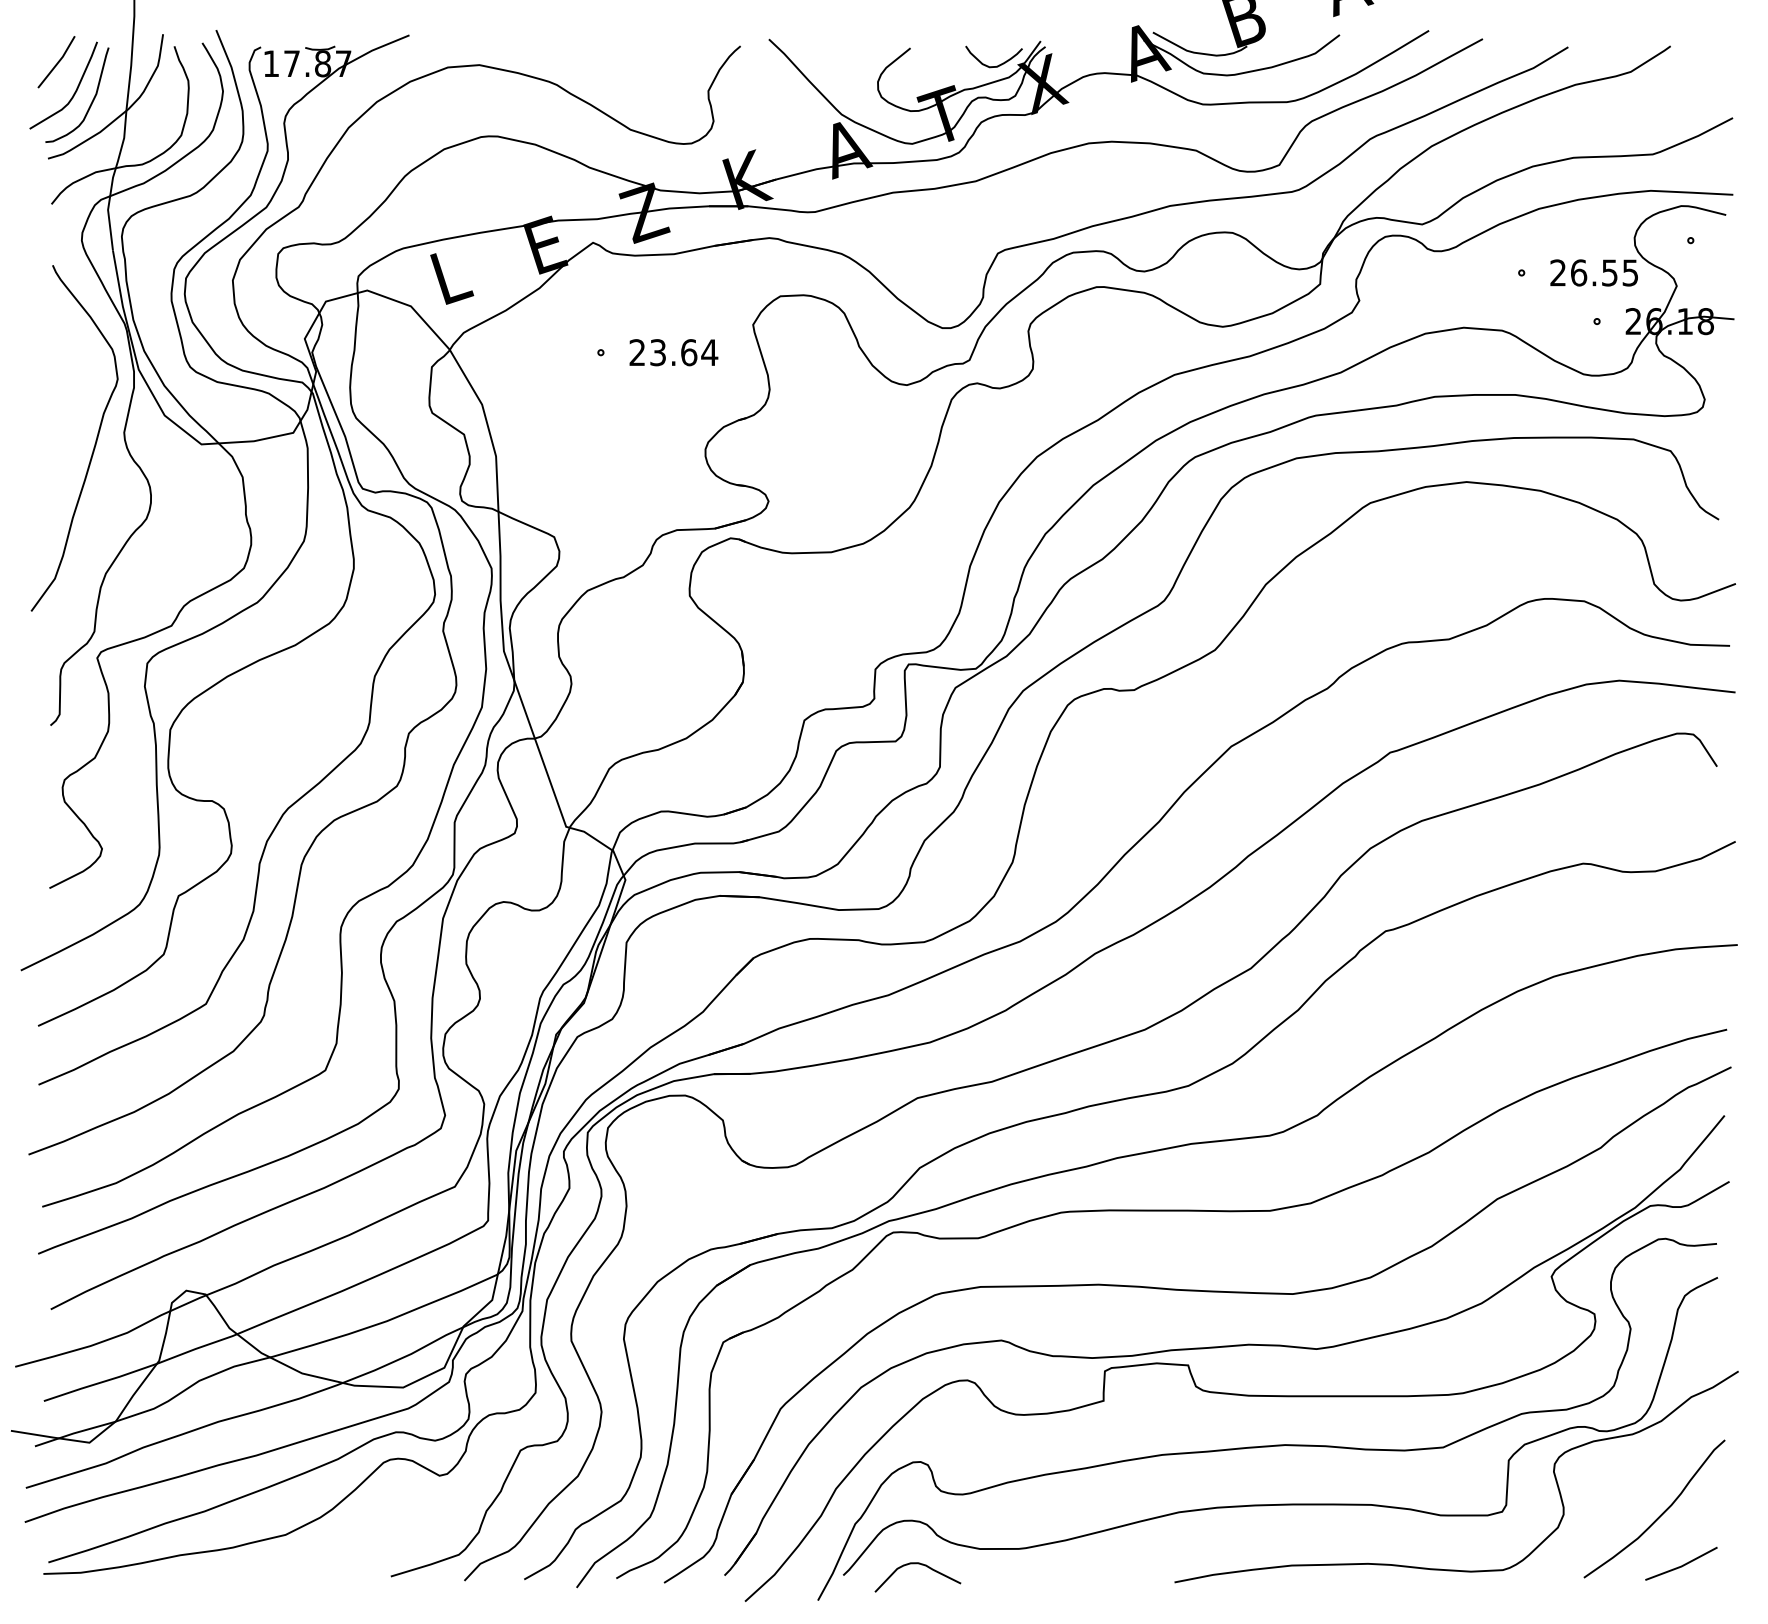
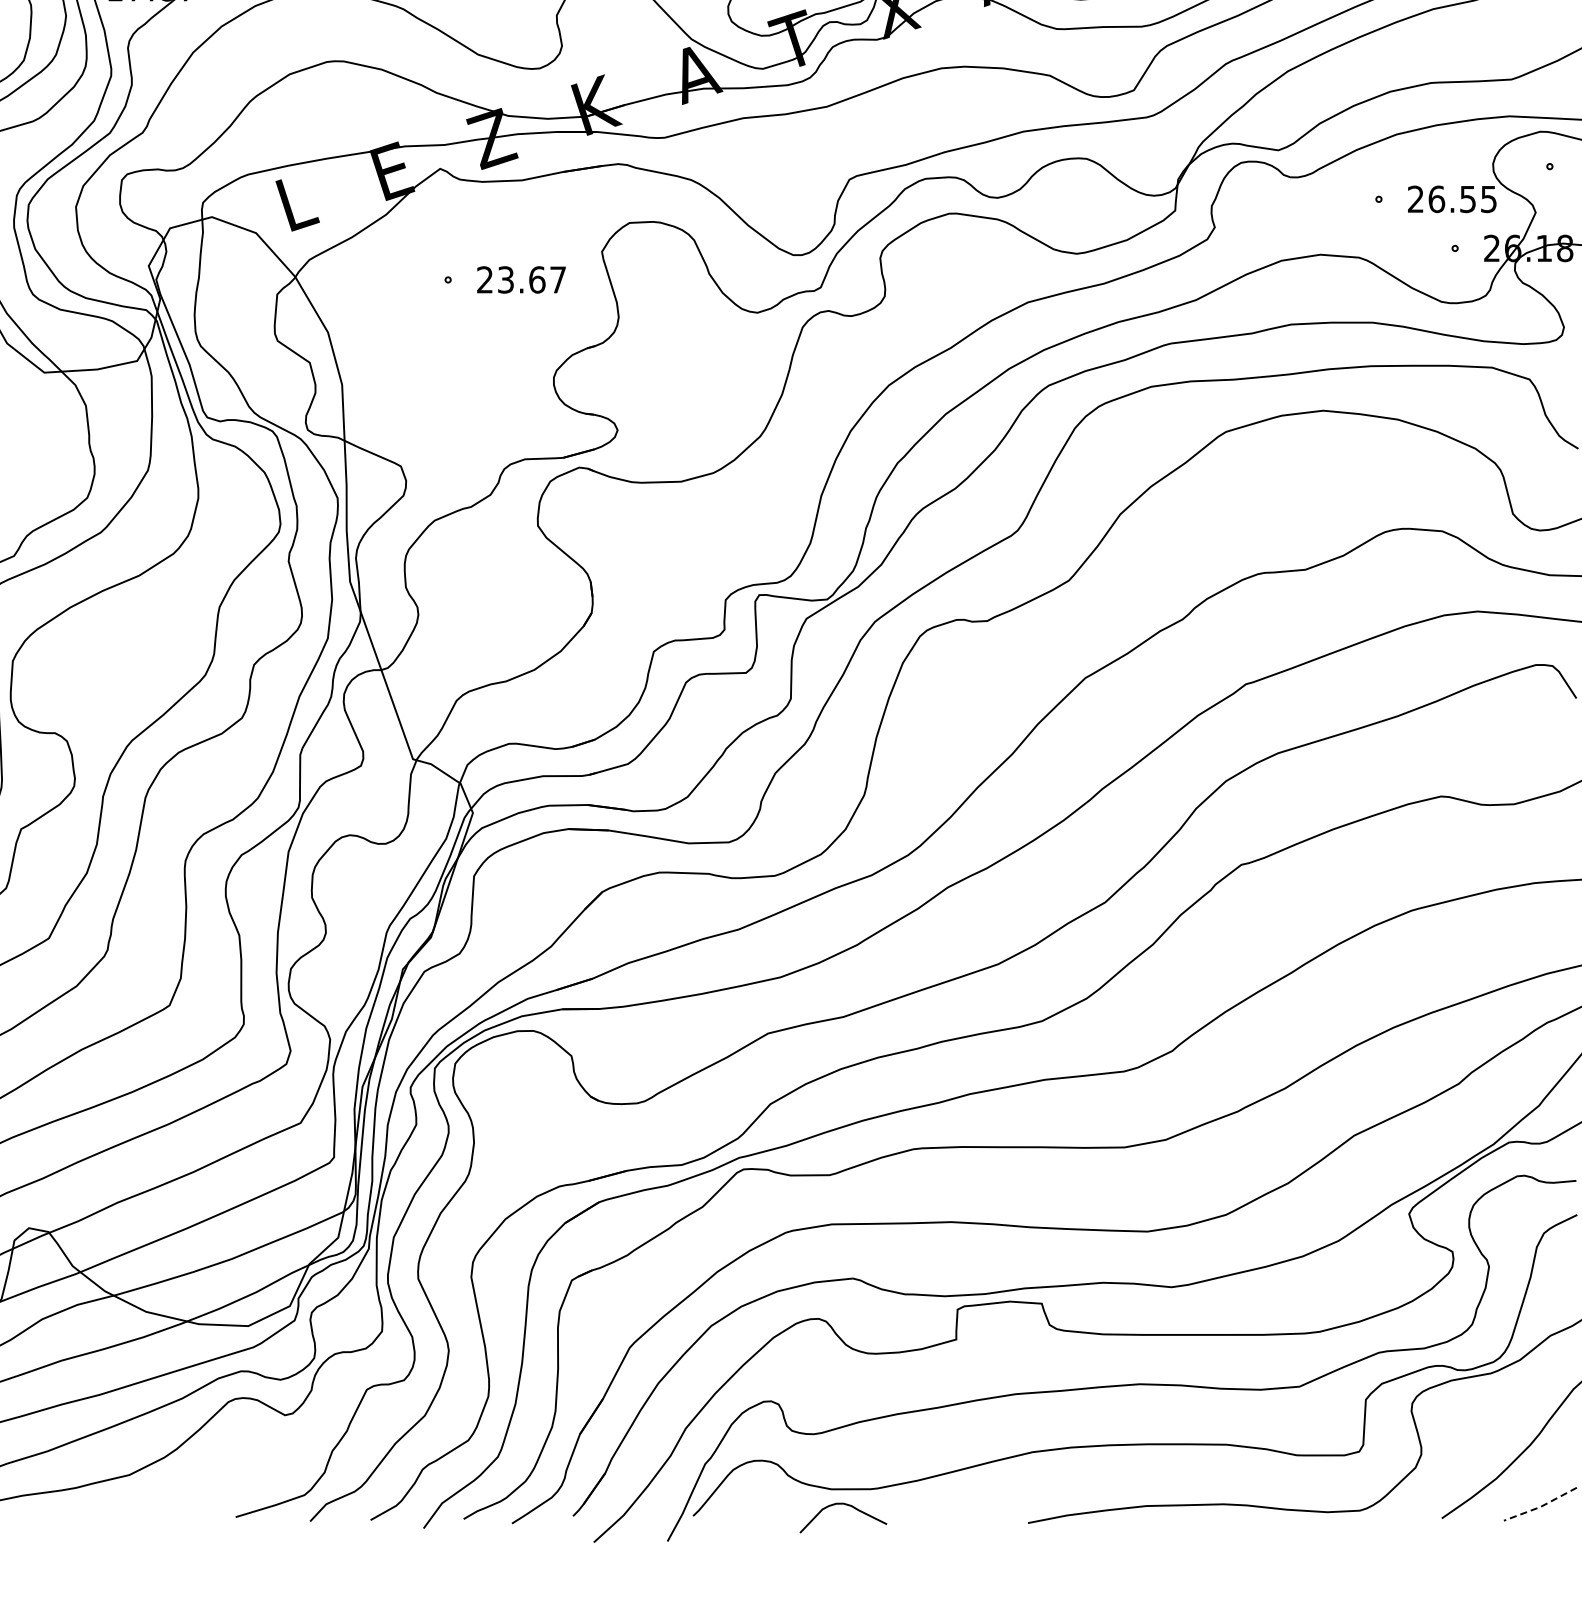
text: (709, 352) -> (557, 279), 23.64 -> 23.67
curve: (921, 1565) -> (847, 1505), moved
line: (1681, 1566) -> (1540, 1506), solid -> dashed

